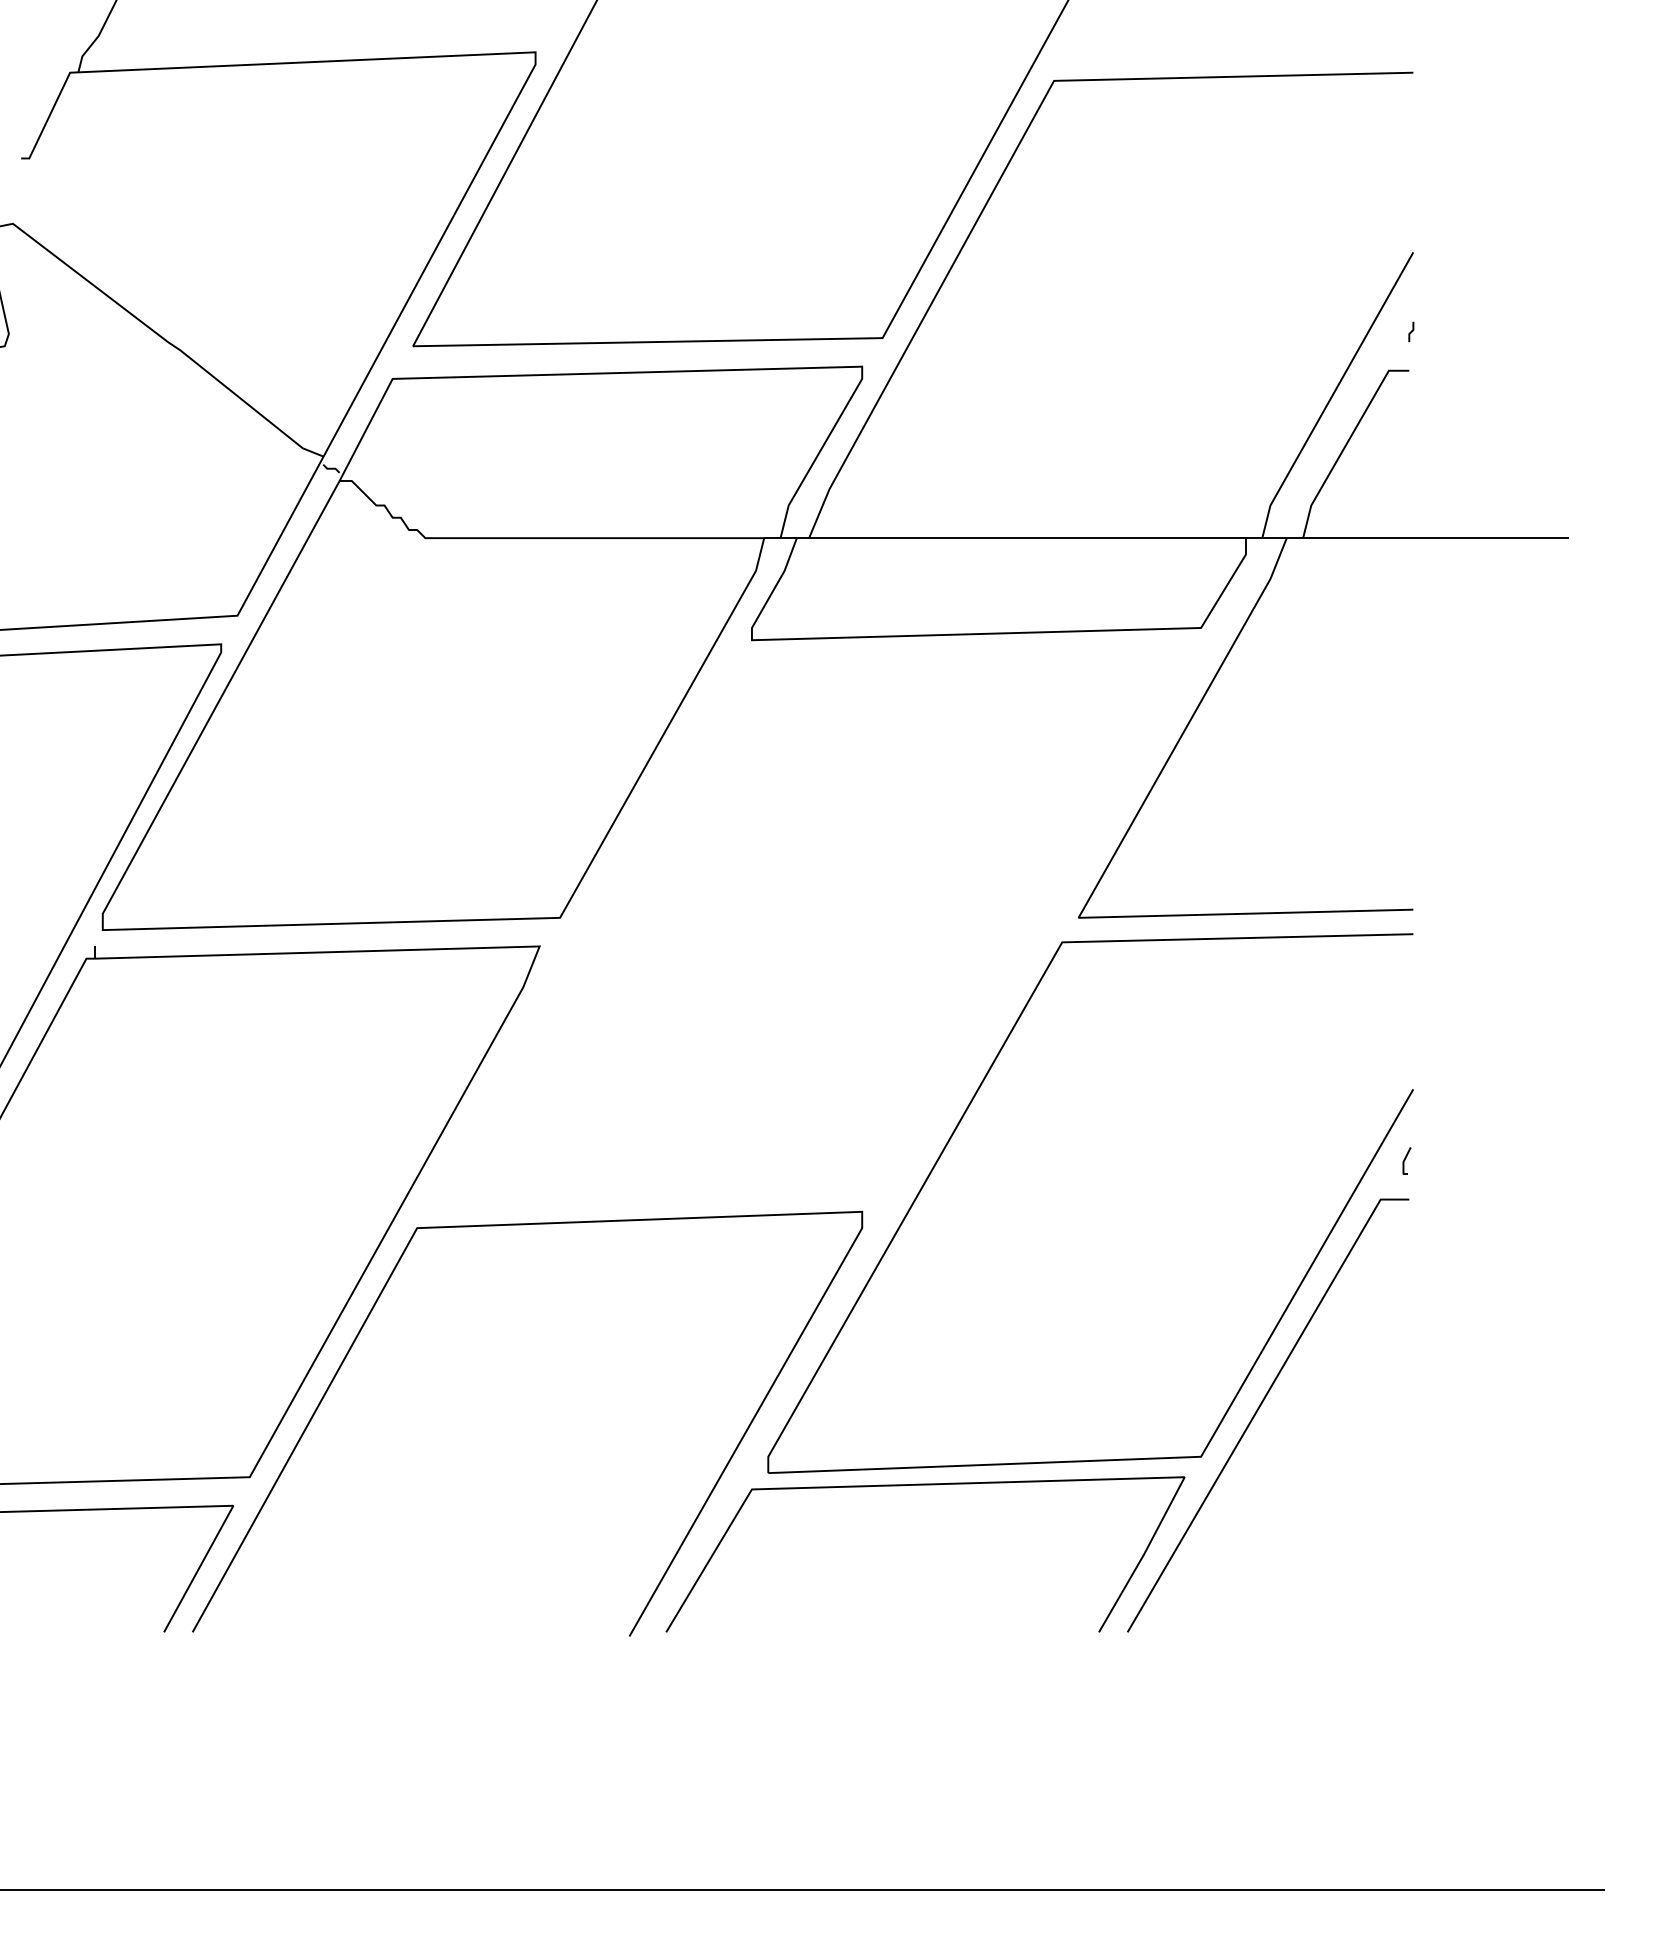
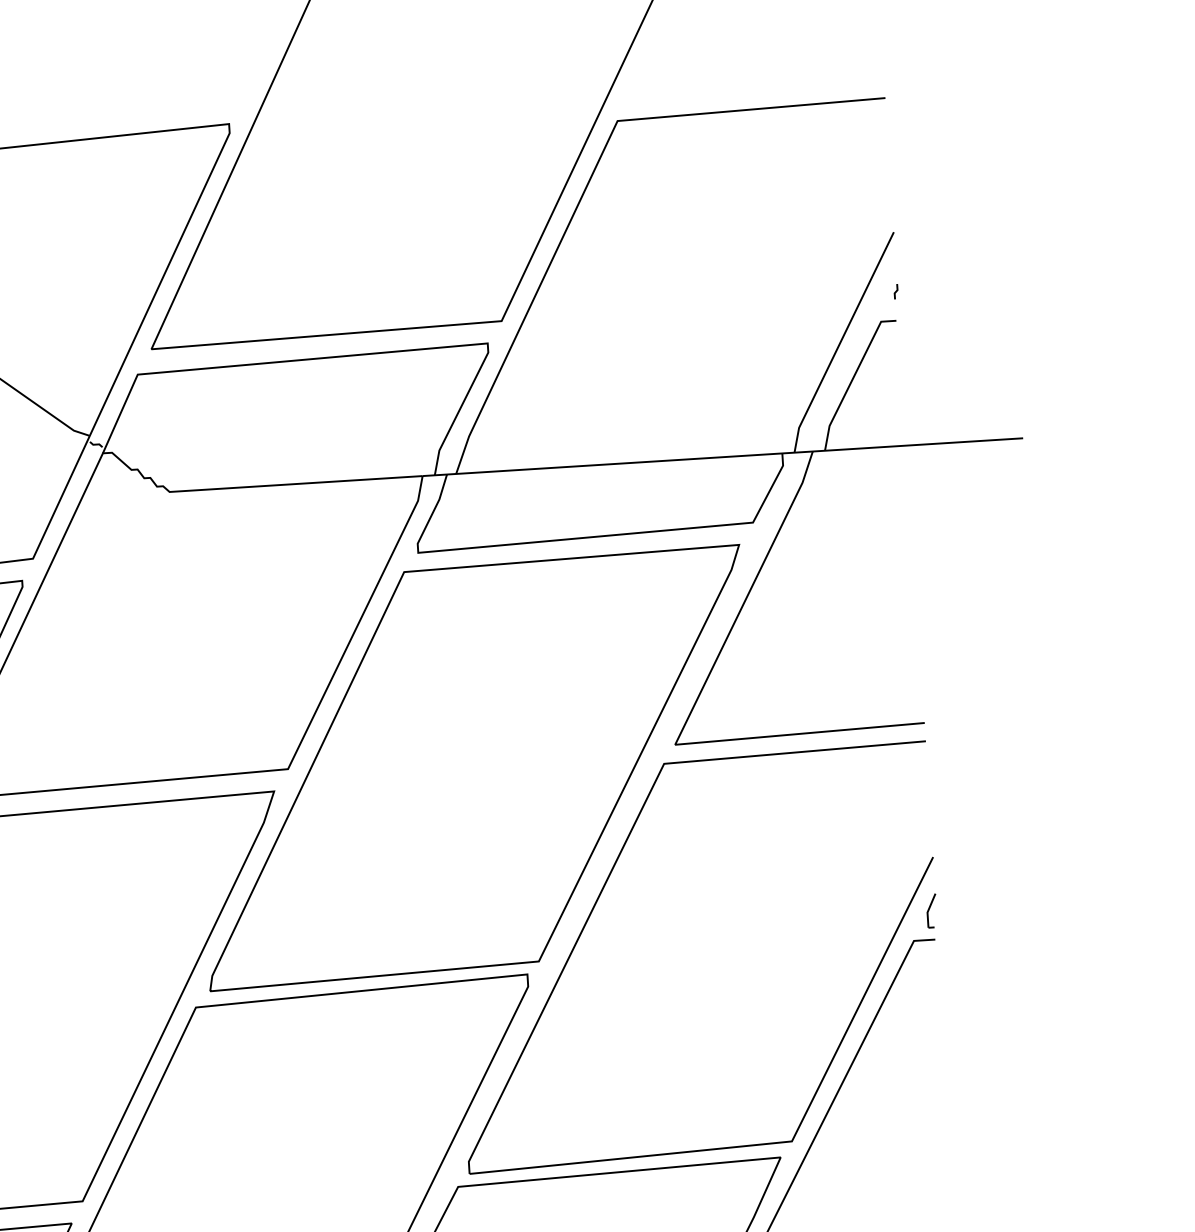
part: (808, 931) -> (474, 767), added
part: (1406, 1160) -> (931, 910), size x1.67

